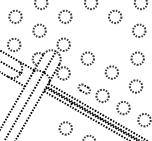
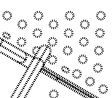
part: (100, 37) -> (75, 37), added

